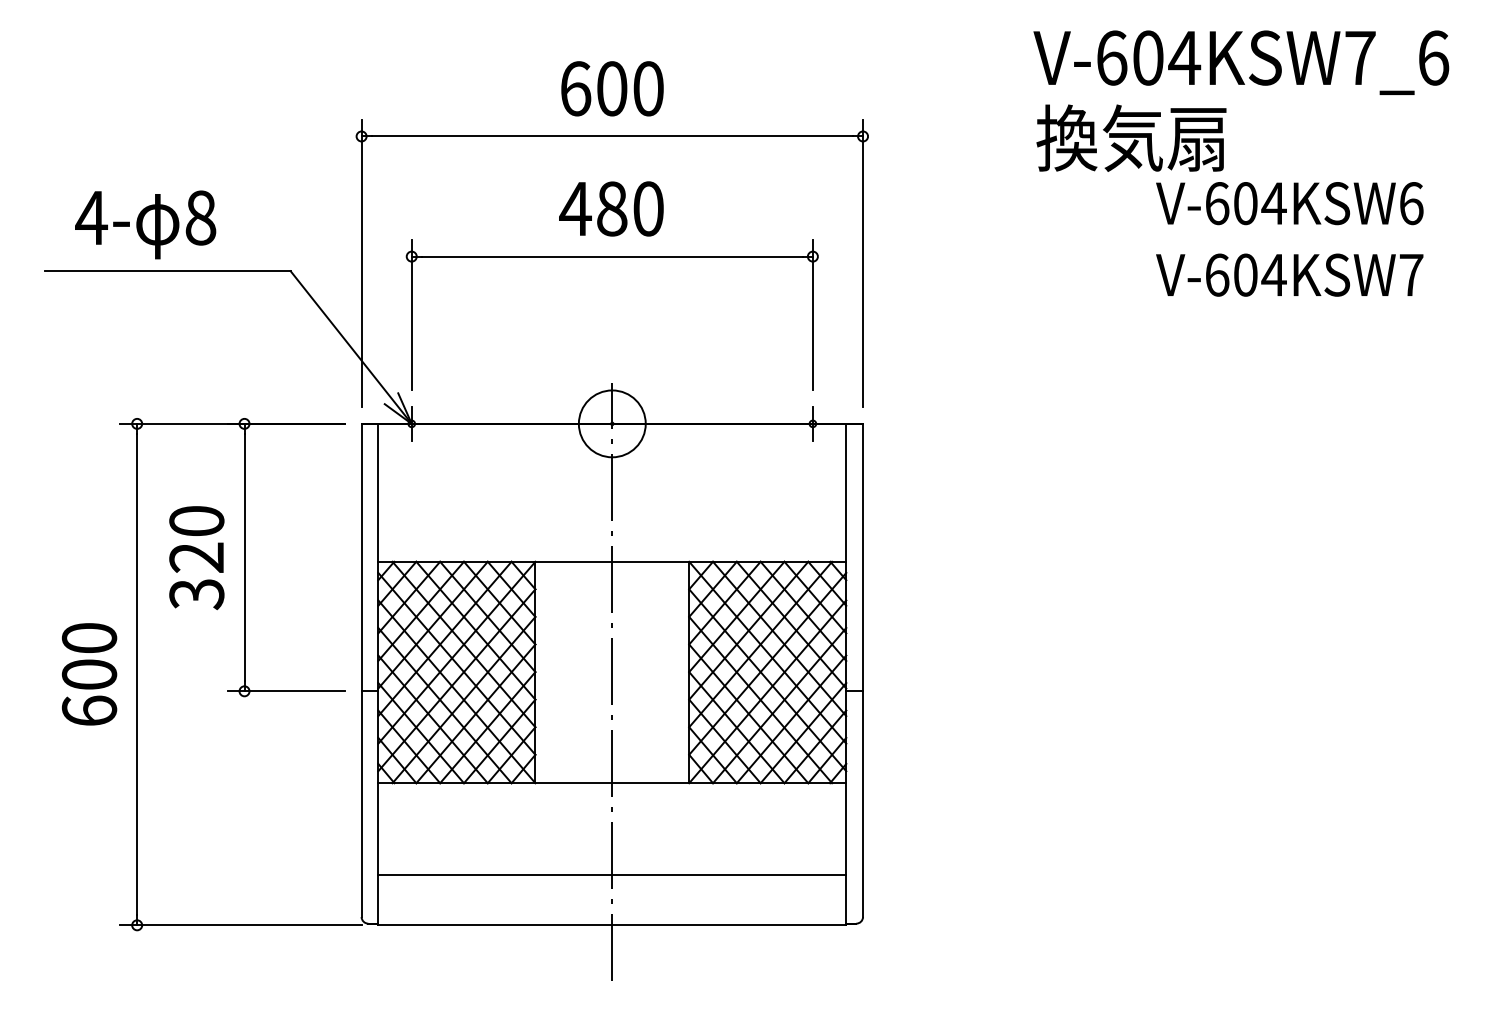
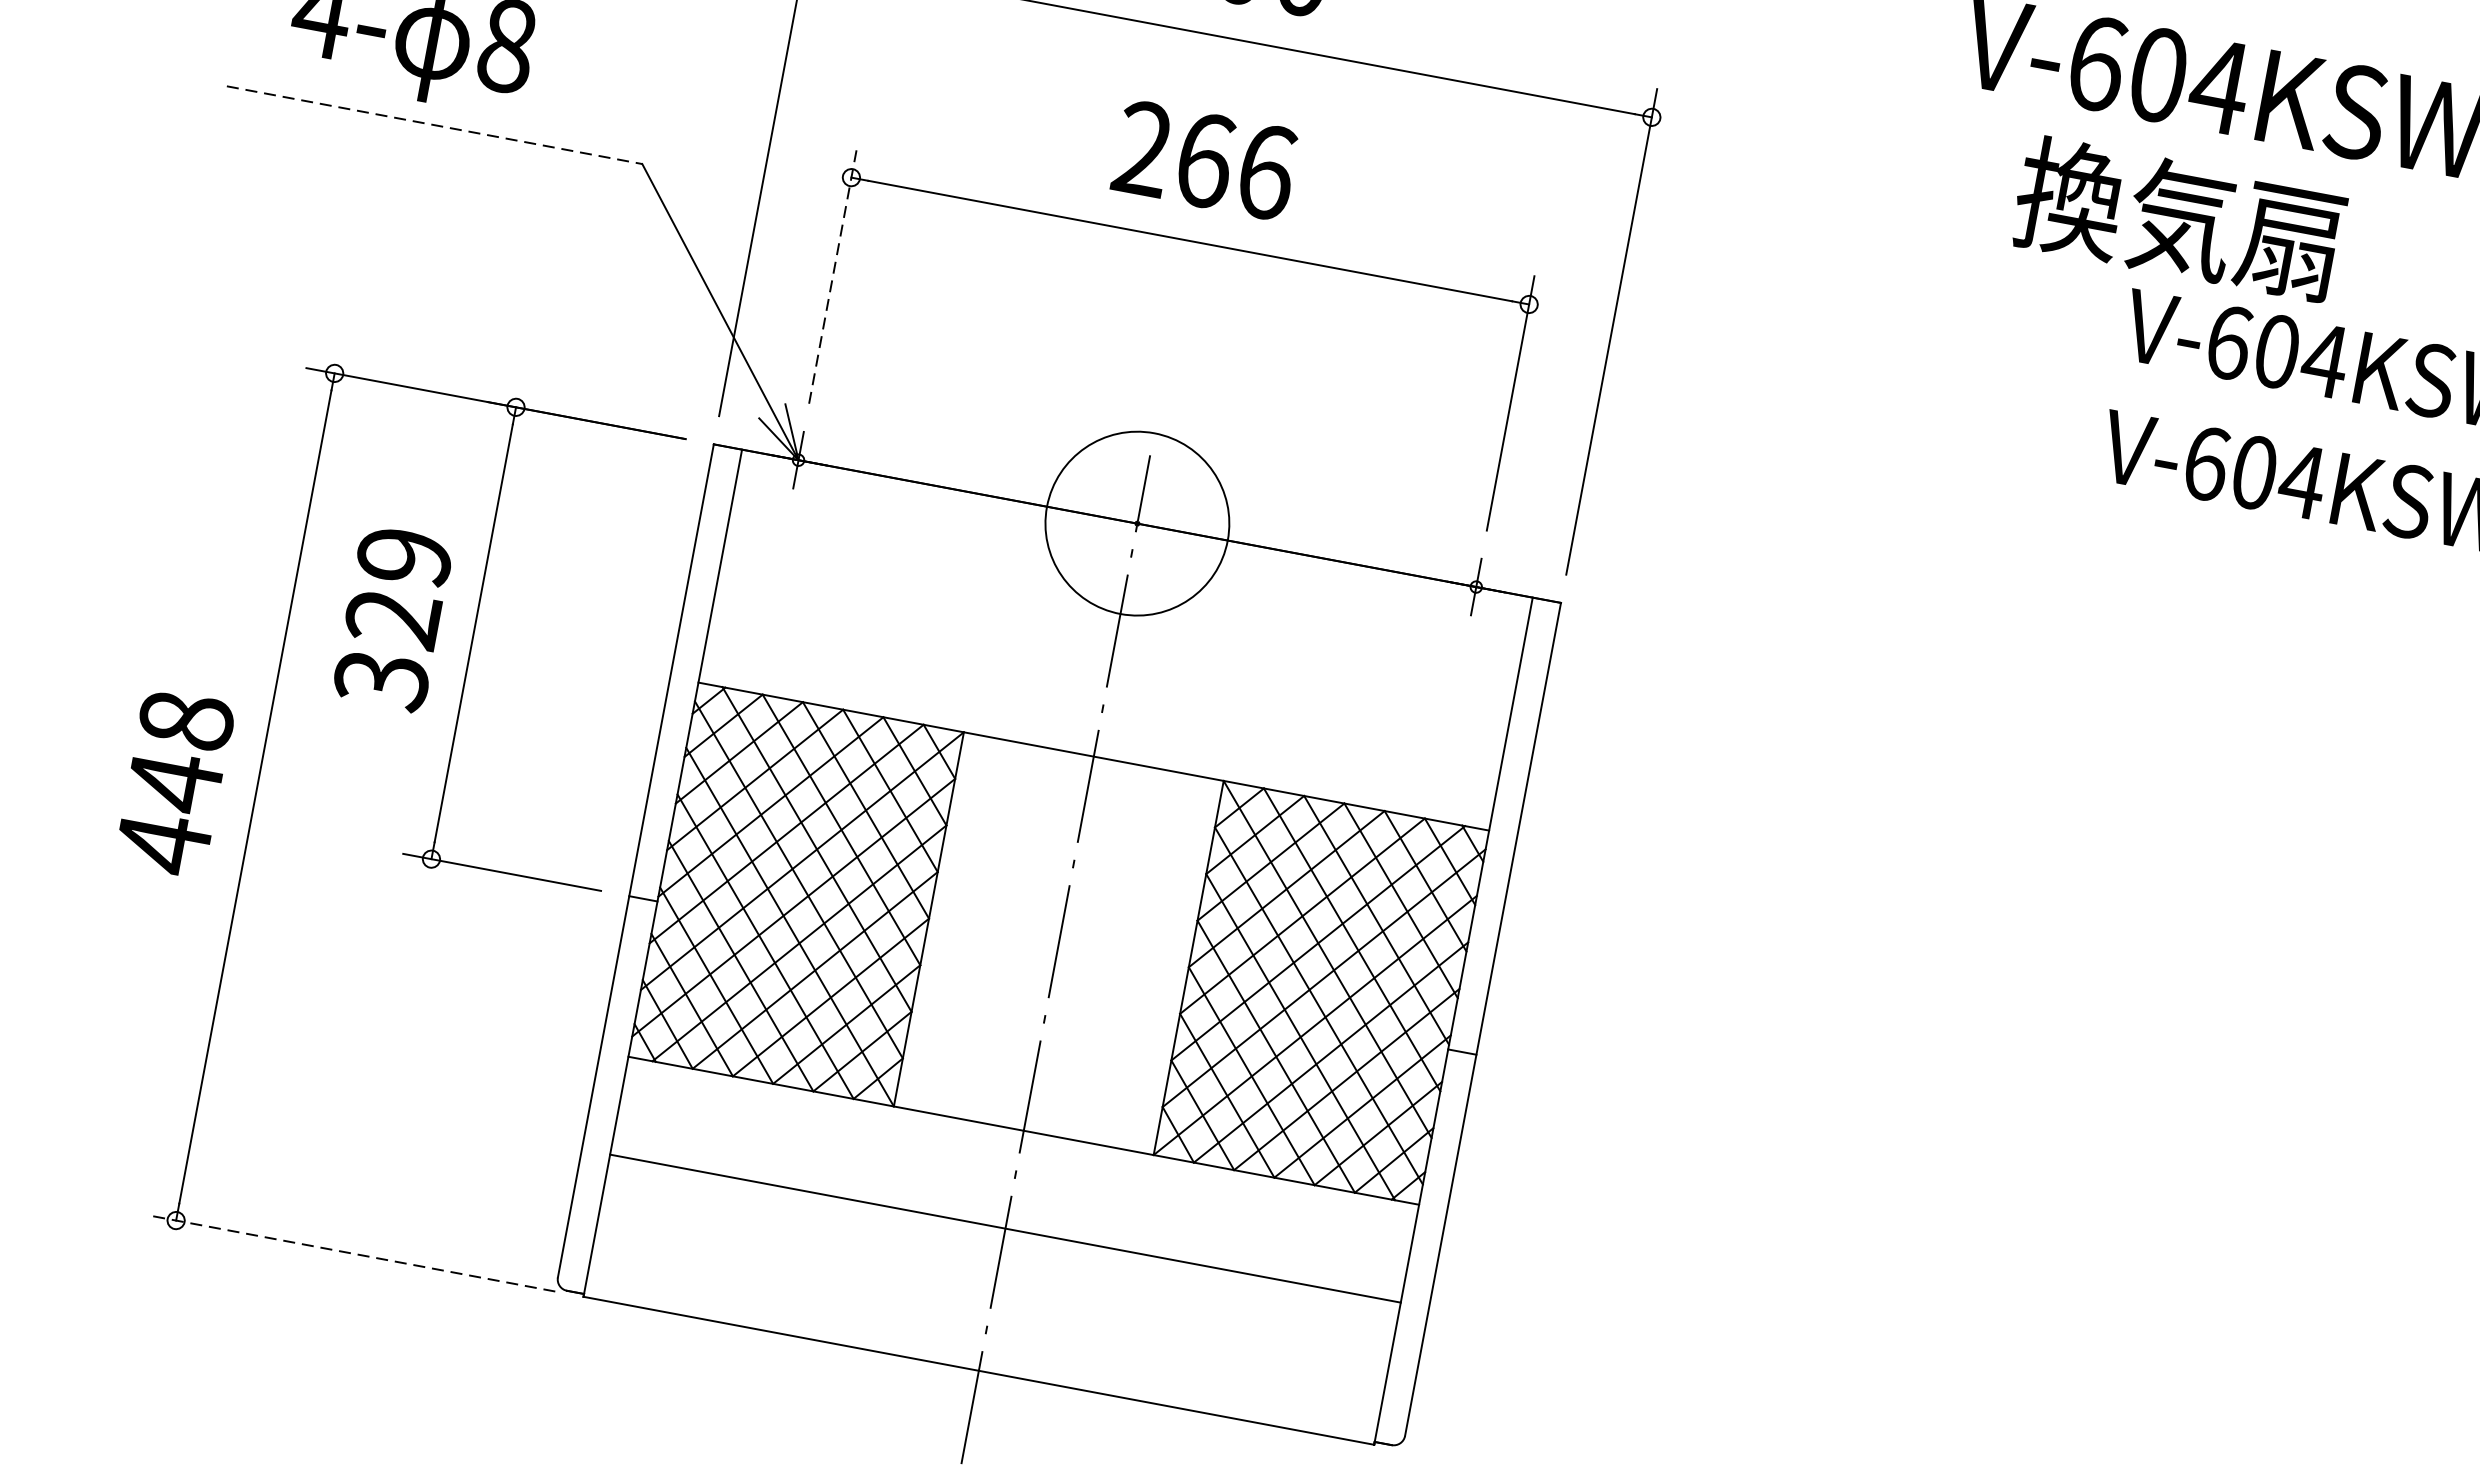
text: (1131, 137) -> (2179, 217), moved
text: (611, 208) -> (1204, 159), 480 -> 266
line: (167, 271) -> (434, 125), solid -> dashed
line: (411, 314) -> (832, 275), solid -> dashed
circle: (611, 423) -> (1136, 522), size x1.6
text: (196, 521) -> (404, 557), 320 -> 329
text: (89, 675) -> (174, 783), 600 -> 448
line: (612, 875) -> (1005, 1229), moved
line: (241, 925) -> (352, 1253), solid -> dashed

